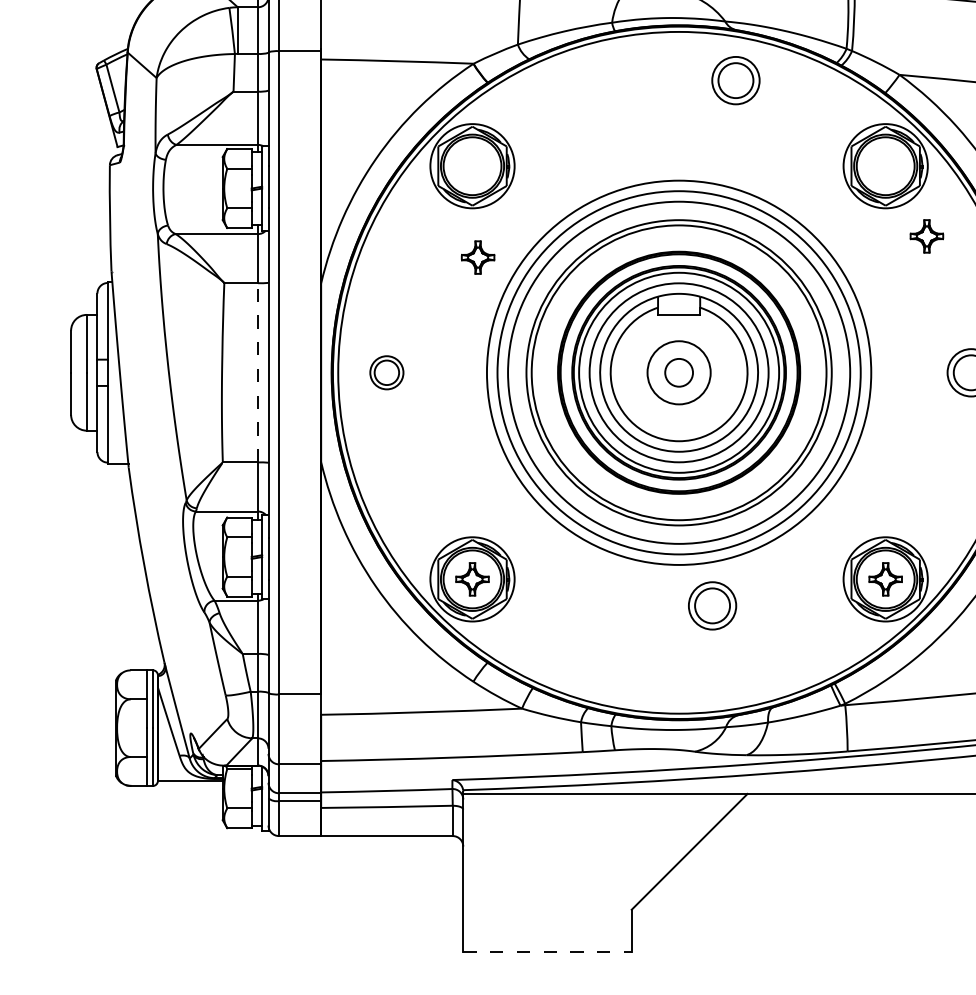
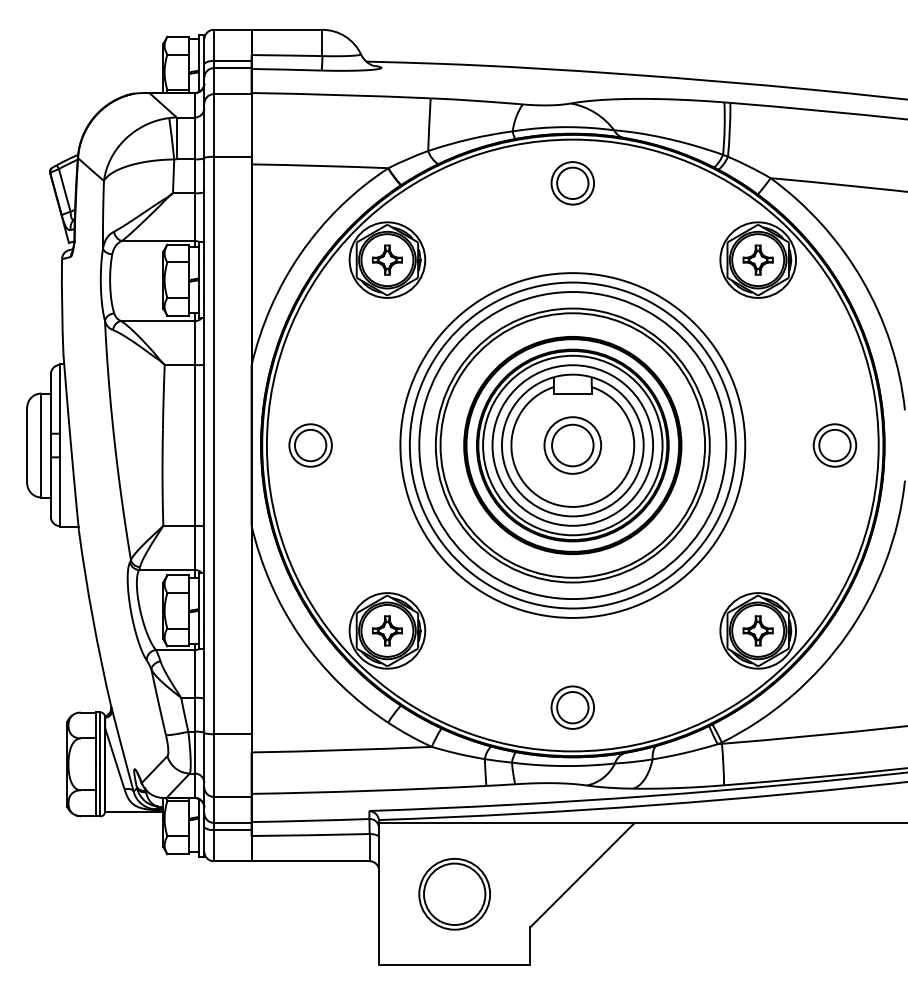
part: (735, 80) -> (572, 183), moved
part: (926, 235) -> (757, 259), moved
part: (477, 256) -> (386, 259), moved
line: (257, 372) -> (194, 445), dashed -> solid
part: (386, 372) -> (310, 445), size x1.43
circle: (678, 372) -> (572, 445), size x1.67
part: (712, 605) -> (572, 707), moved
part: (547, 873) -> (454, 894), added
line: (547, 952) -> (454, 965), dashed -> solid

